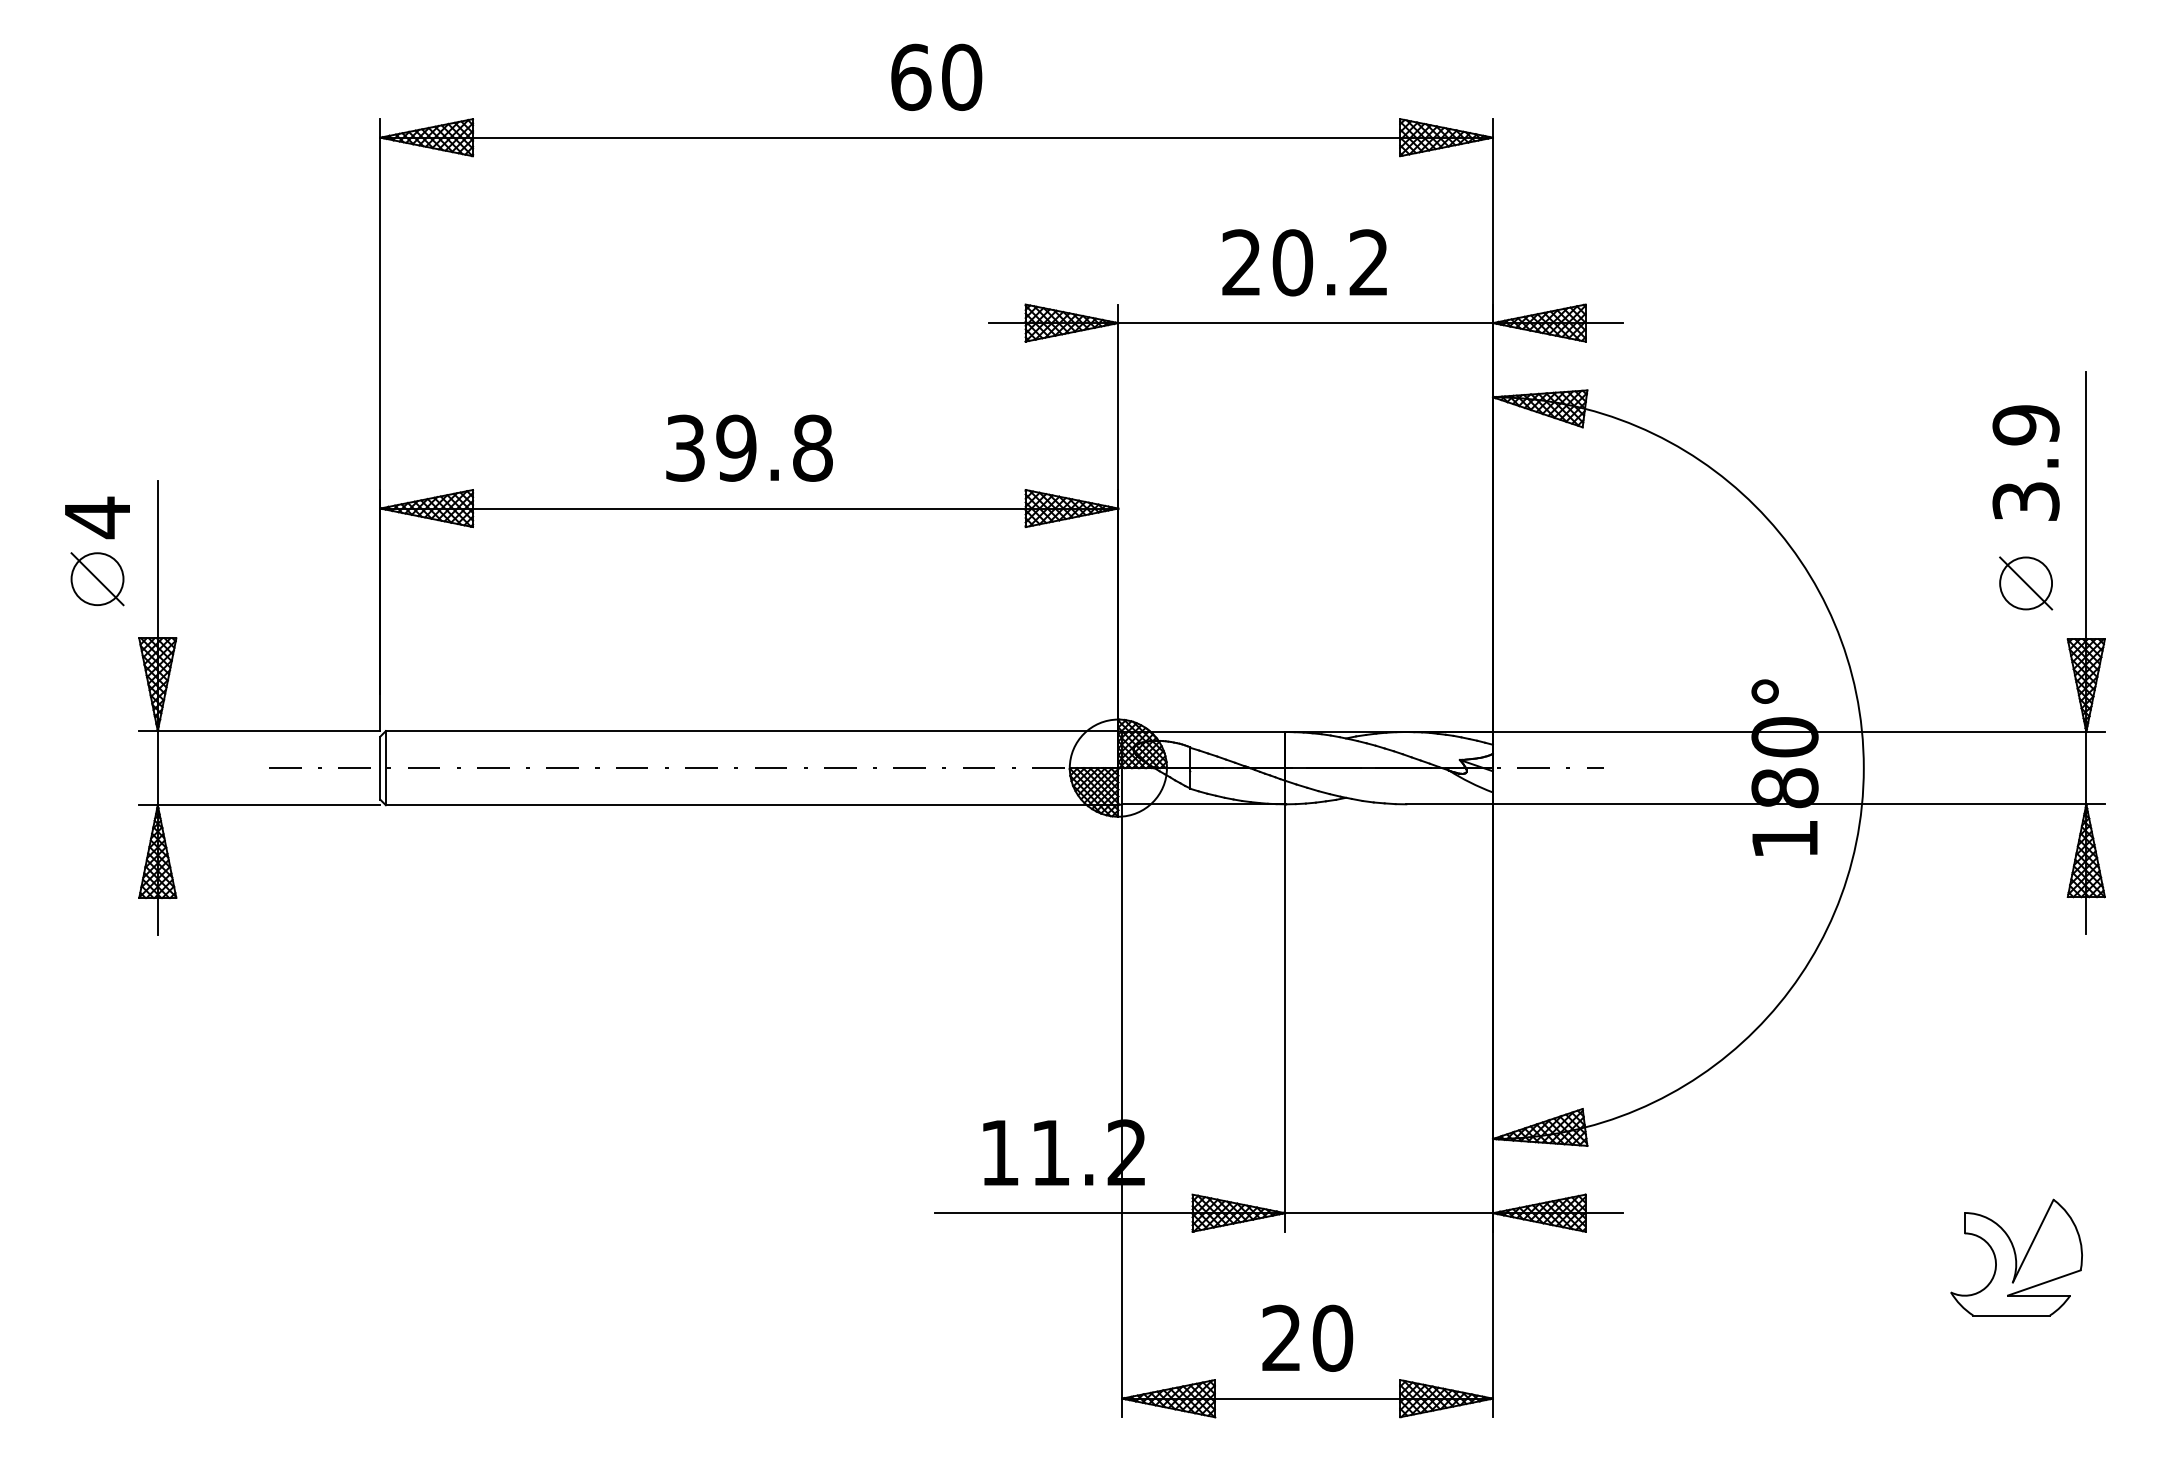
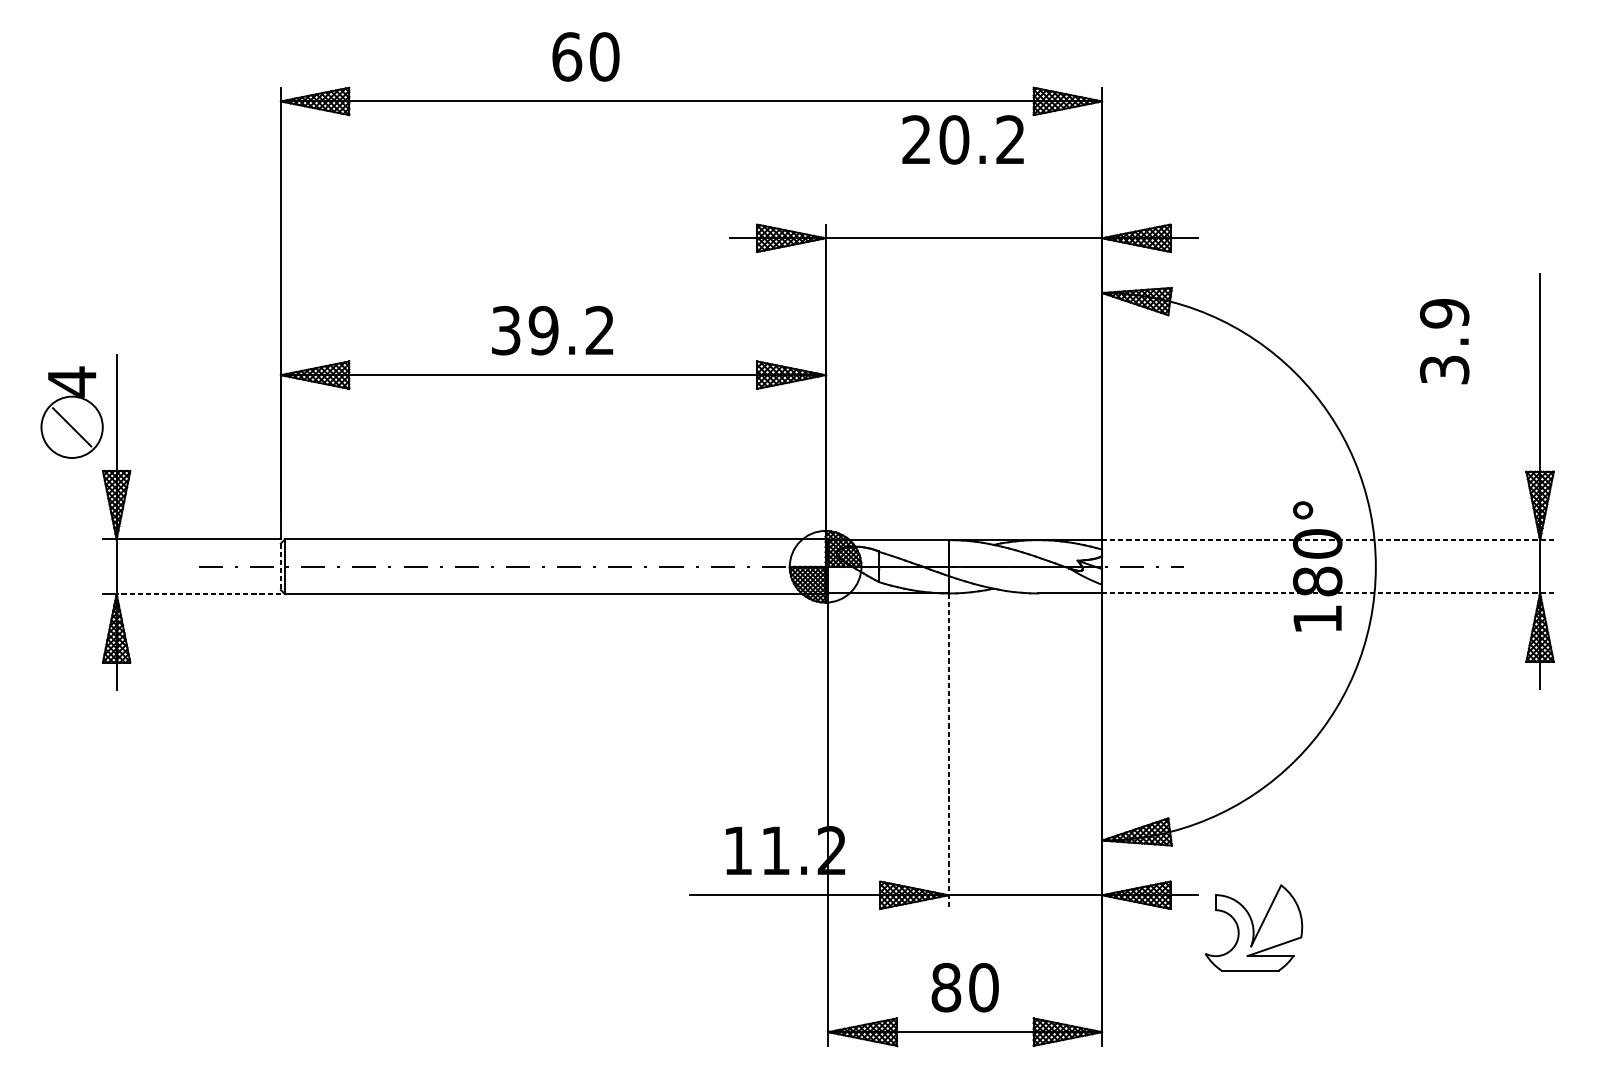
text: (936, 76) -> (585, 56), moved
text: (1304, 262) -> (963, 139), moved
text: (812, 447) -> (599, 330), 39.8 -> 39.2
text: (2025, 462) -> (1444, 341), moved
circle: (97, 579) -> (72, 427), size x1.6
part: (2026, 583) -> (1495, 430), removed
line: (1798, 732) -> (1327, 540), solid -> dashed
line: (380, 768) -> (281, 567), solid -> dashed
line: (1798, 804) -> (1327, 593), solid -> dashed
line: (268, 805) -> (198, 594), solid -> dashed
line: (1285, 1018) -> (948, 751), solid -> dashed
part: (2016, 1257) -> (1253, 927), moved
text: (1281, 1337) -> (946, 987), 20 -> 80

